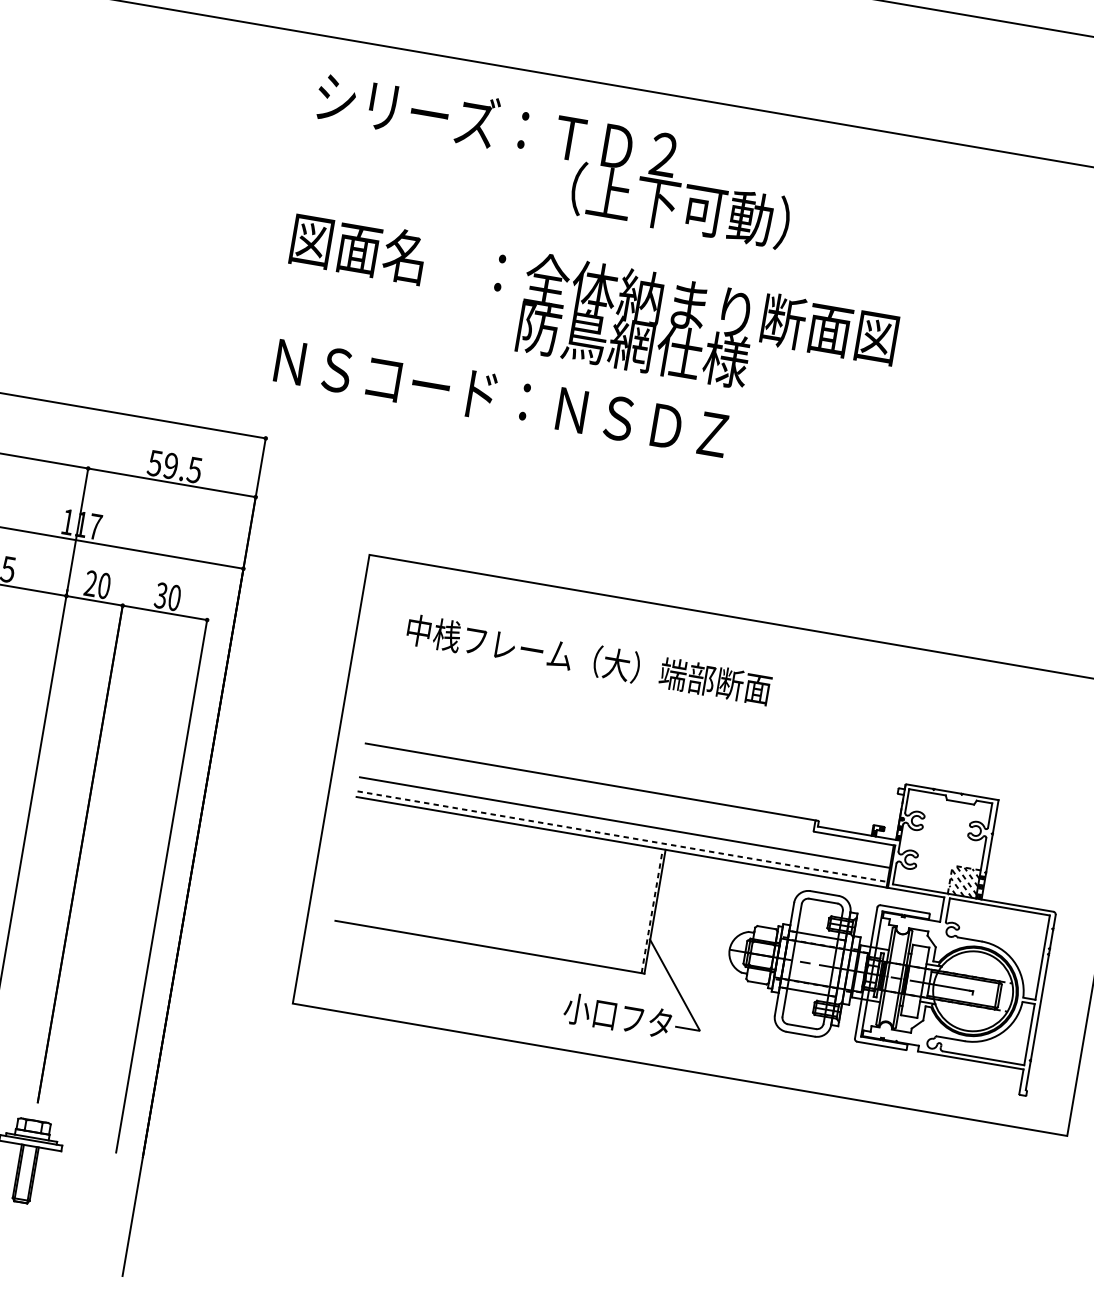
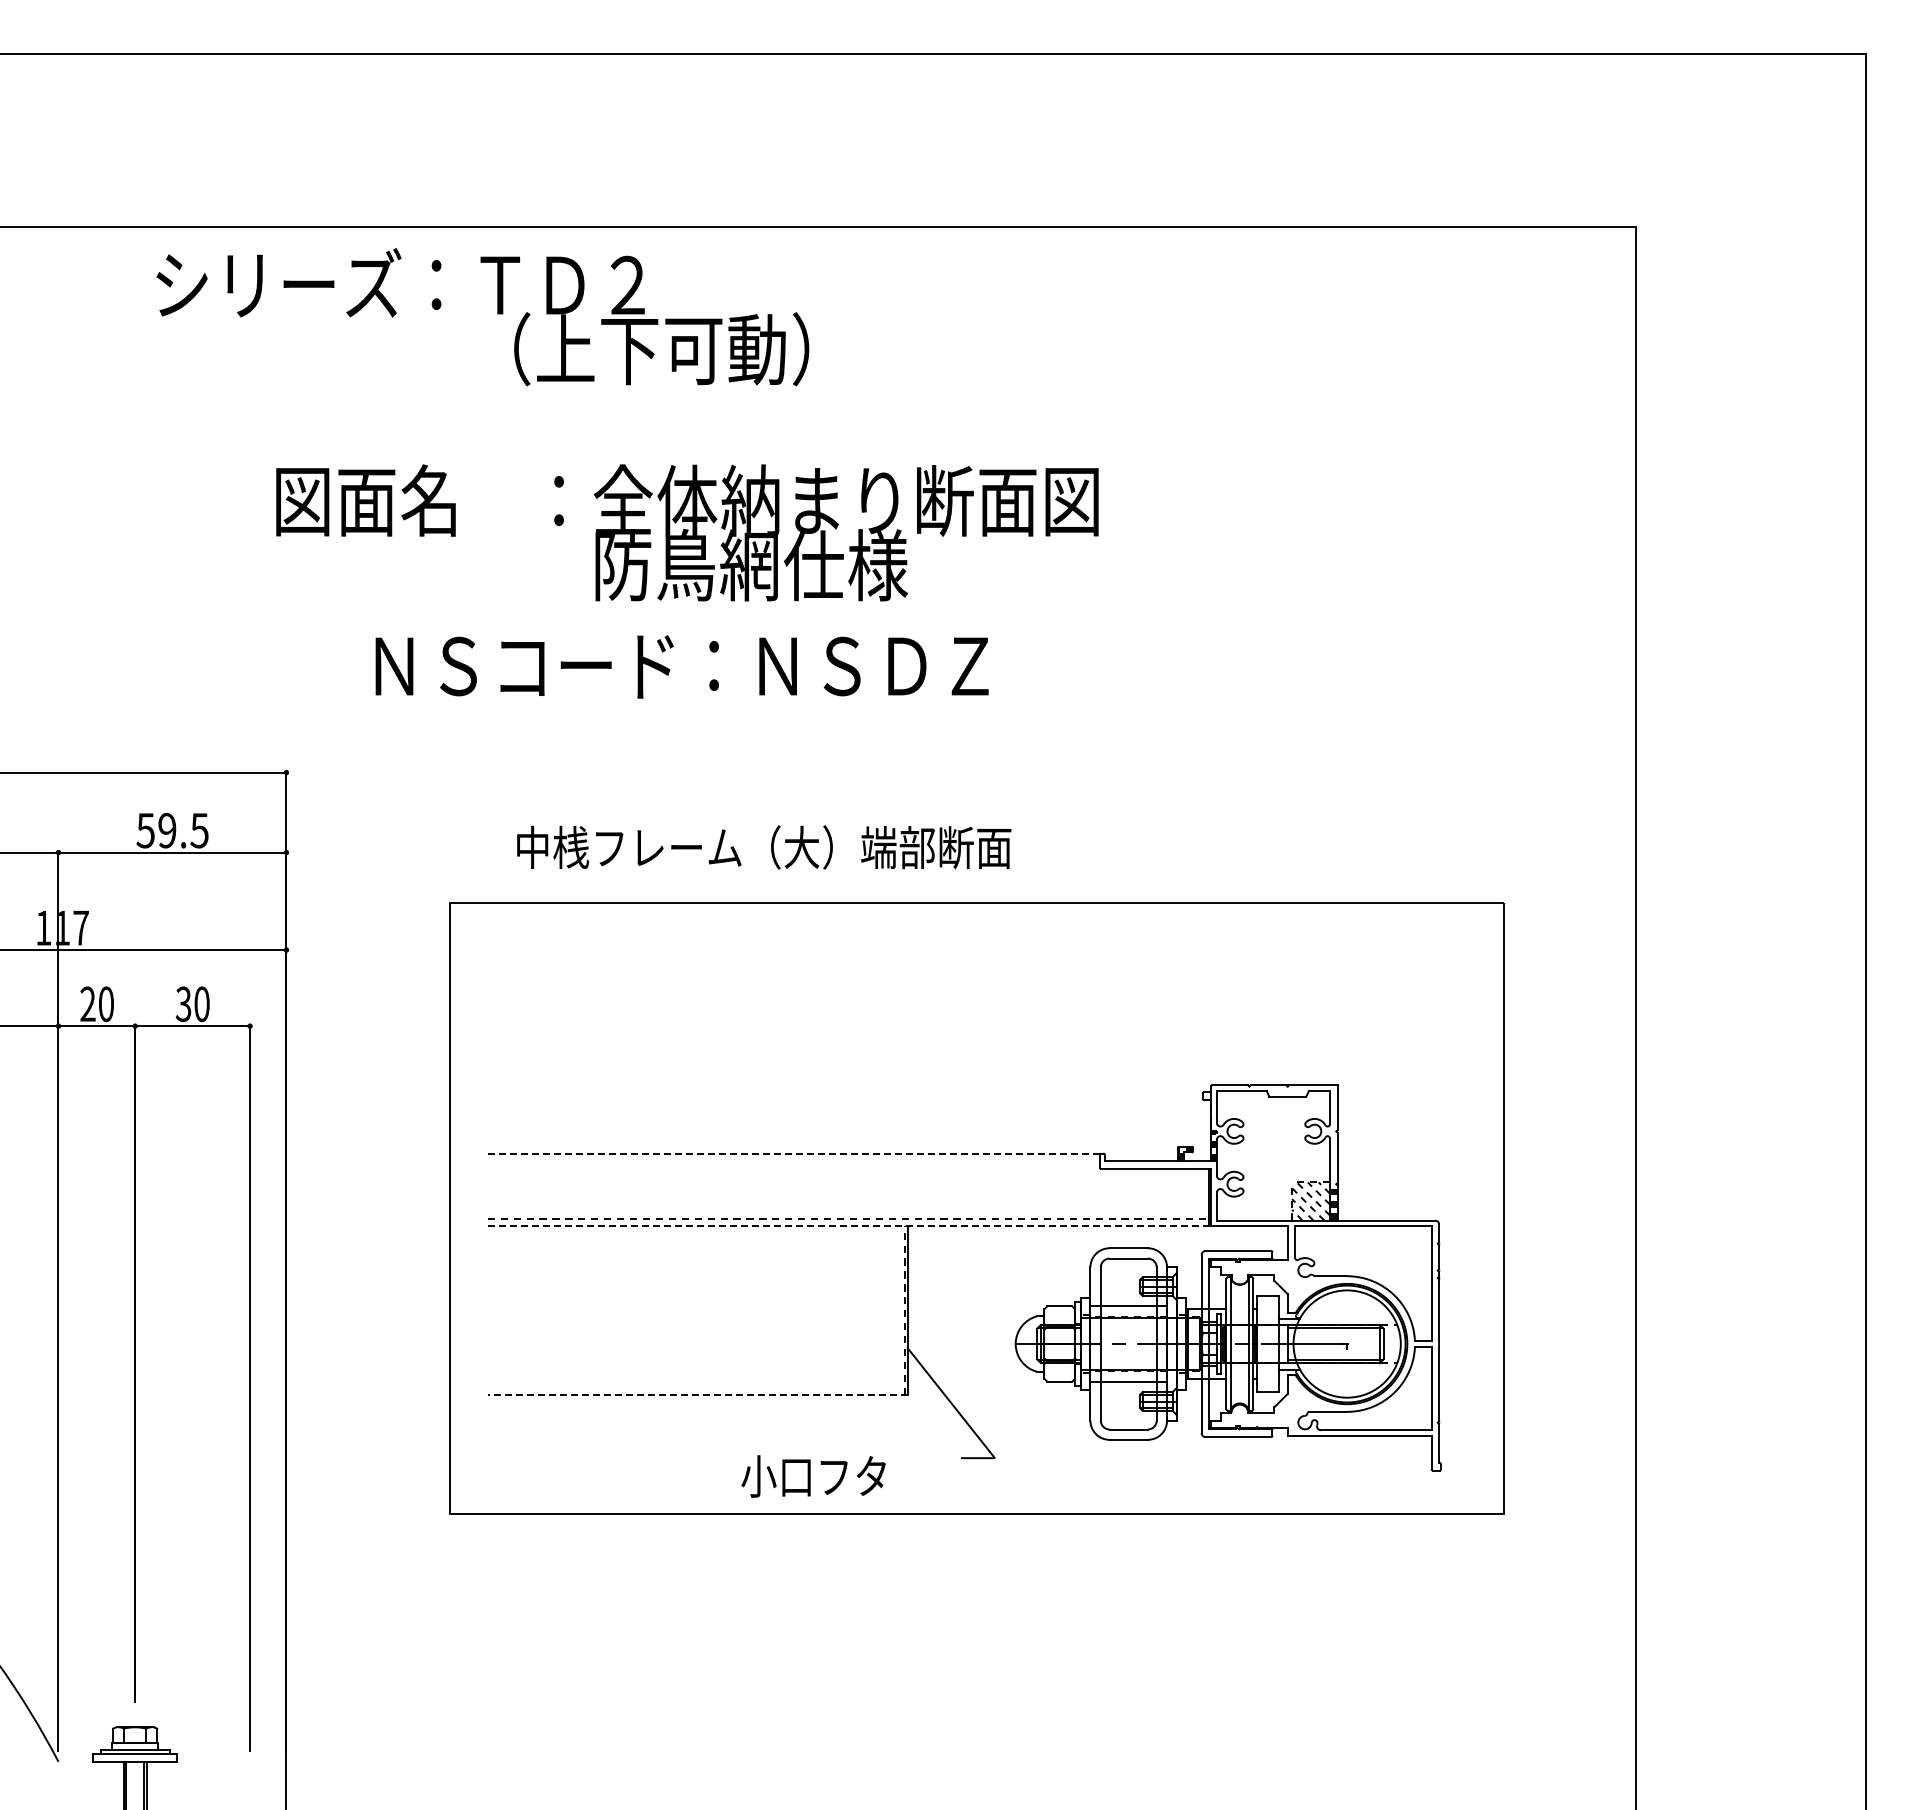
text: (552, 160) -> (482, 317), moved
text: (500, 398) -> (681, 666), moved
text: (589, 659) -> (764, 847), moved
line: (590, 781) -> (793, 1153), solid -> dashed
line: (624, 822) -> (848, 1199), removed
line: (621, 842) -> (848, 1226), solid -> dashed
line: (489, 947) -> (697, 1395), solid -> dashed
text: (617, 1016) -> (813, 1476), moved

